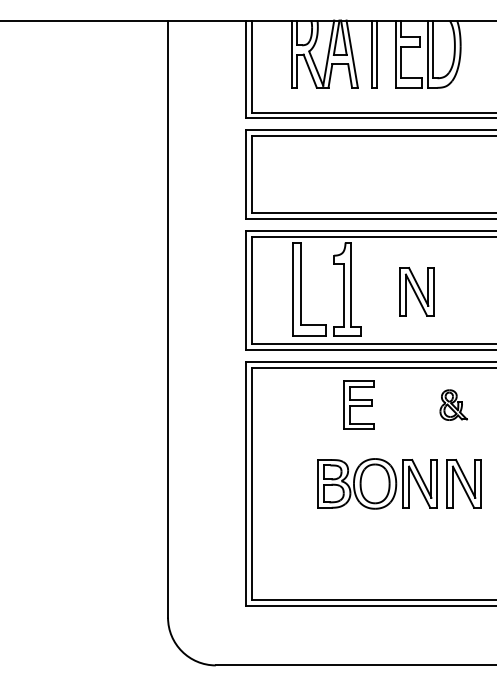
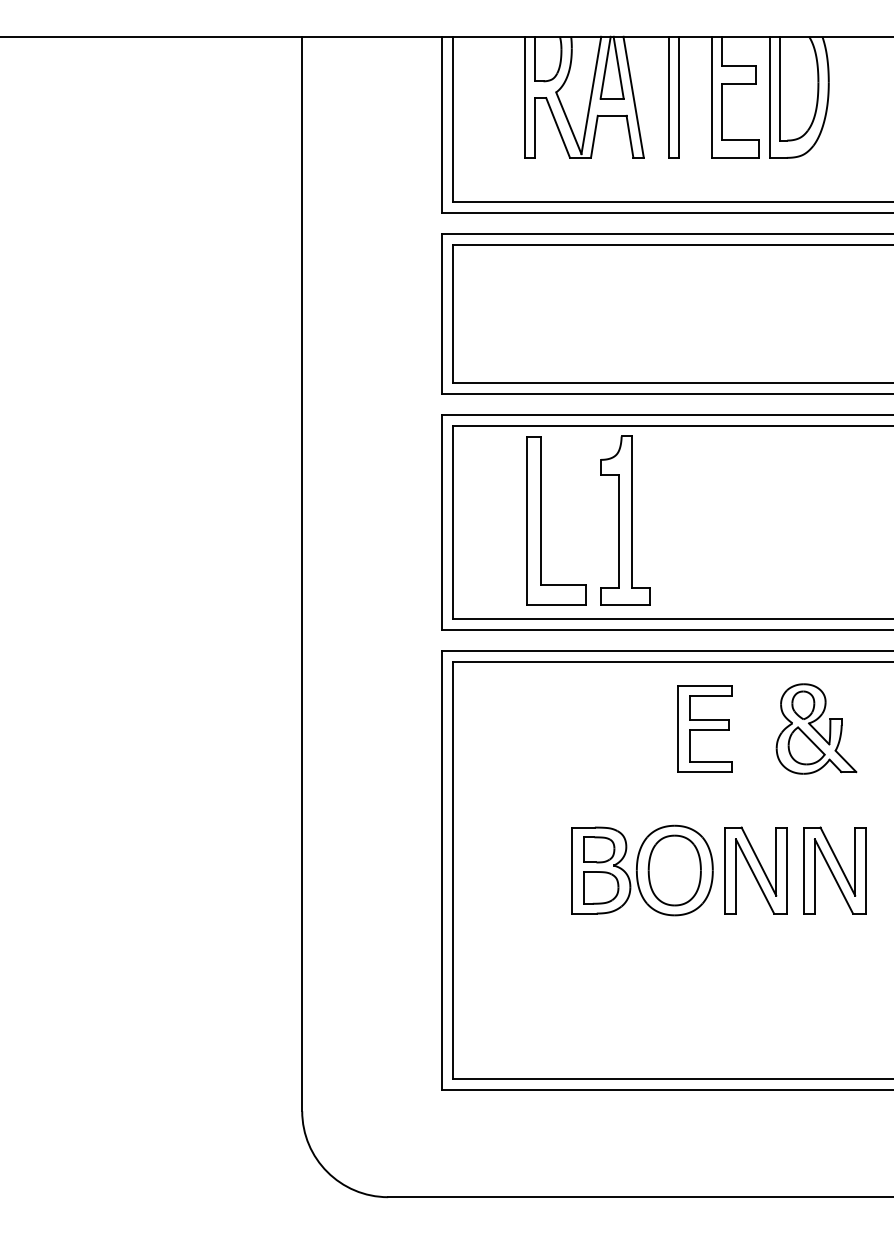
part: (416, 291) -> (749, 524), removed
part: (358, 404) -> (704, 727), moved
part: (453, 404) -> (815, 727), size x1.67

